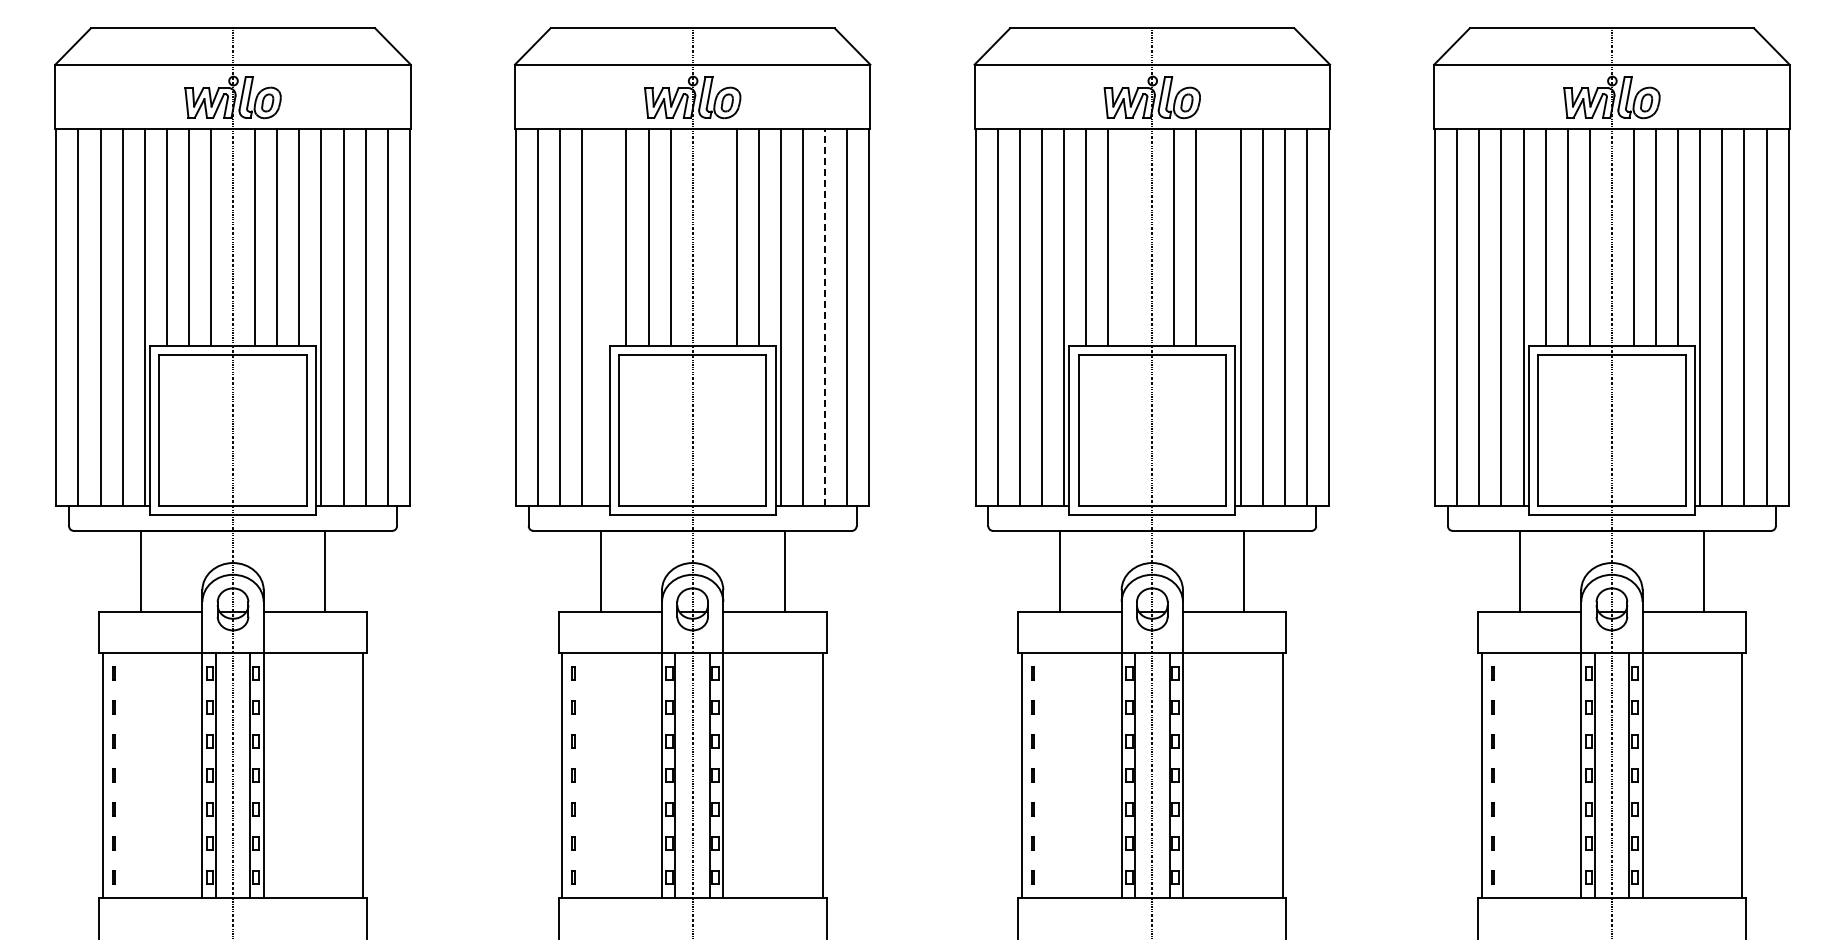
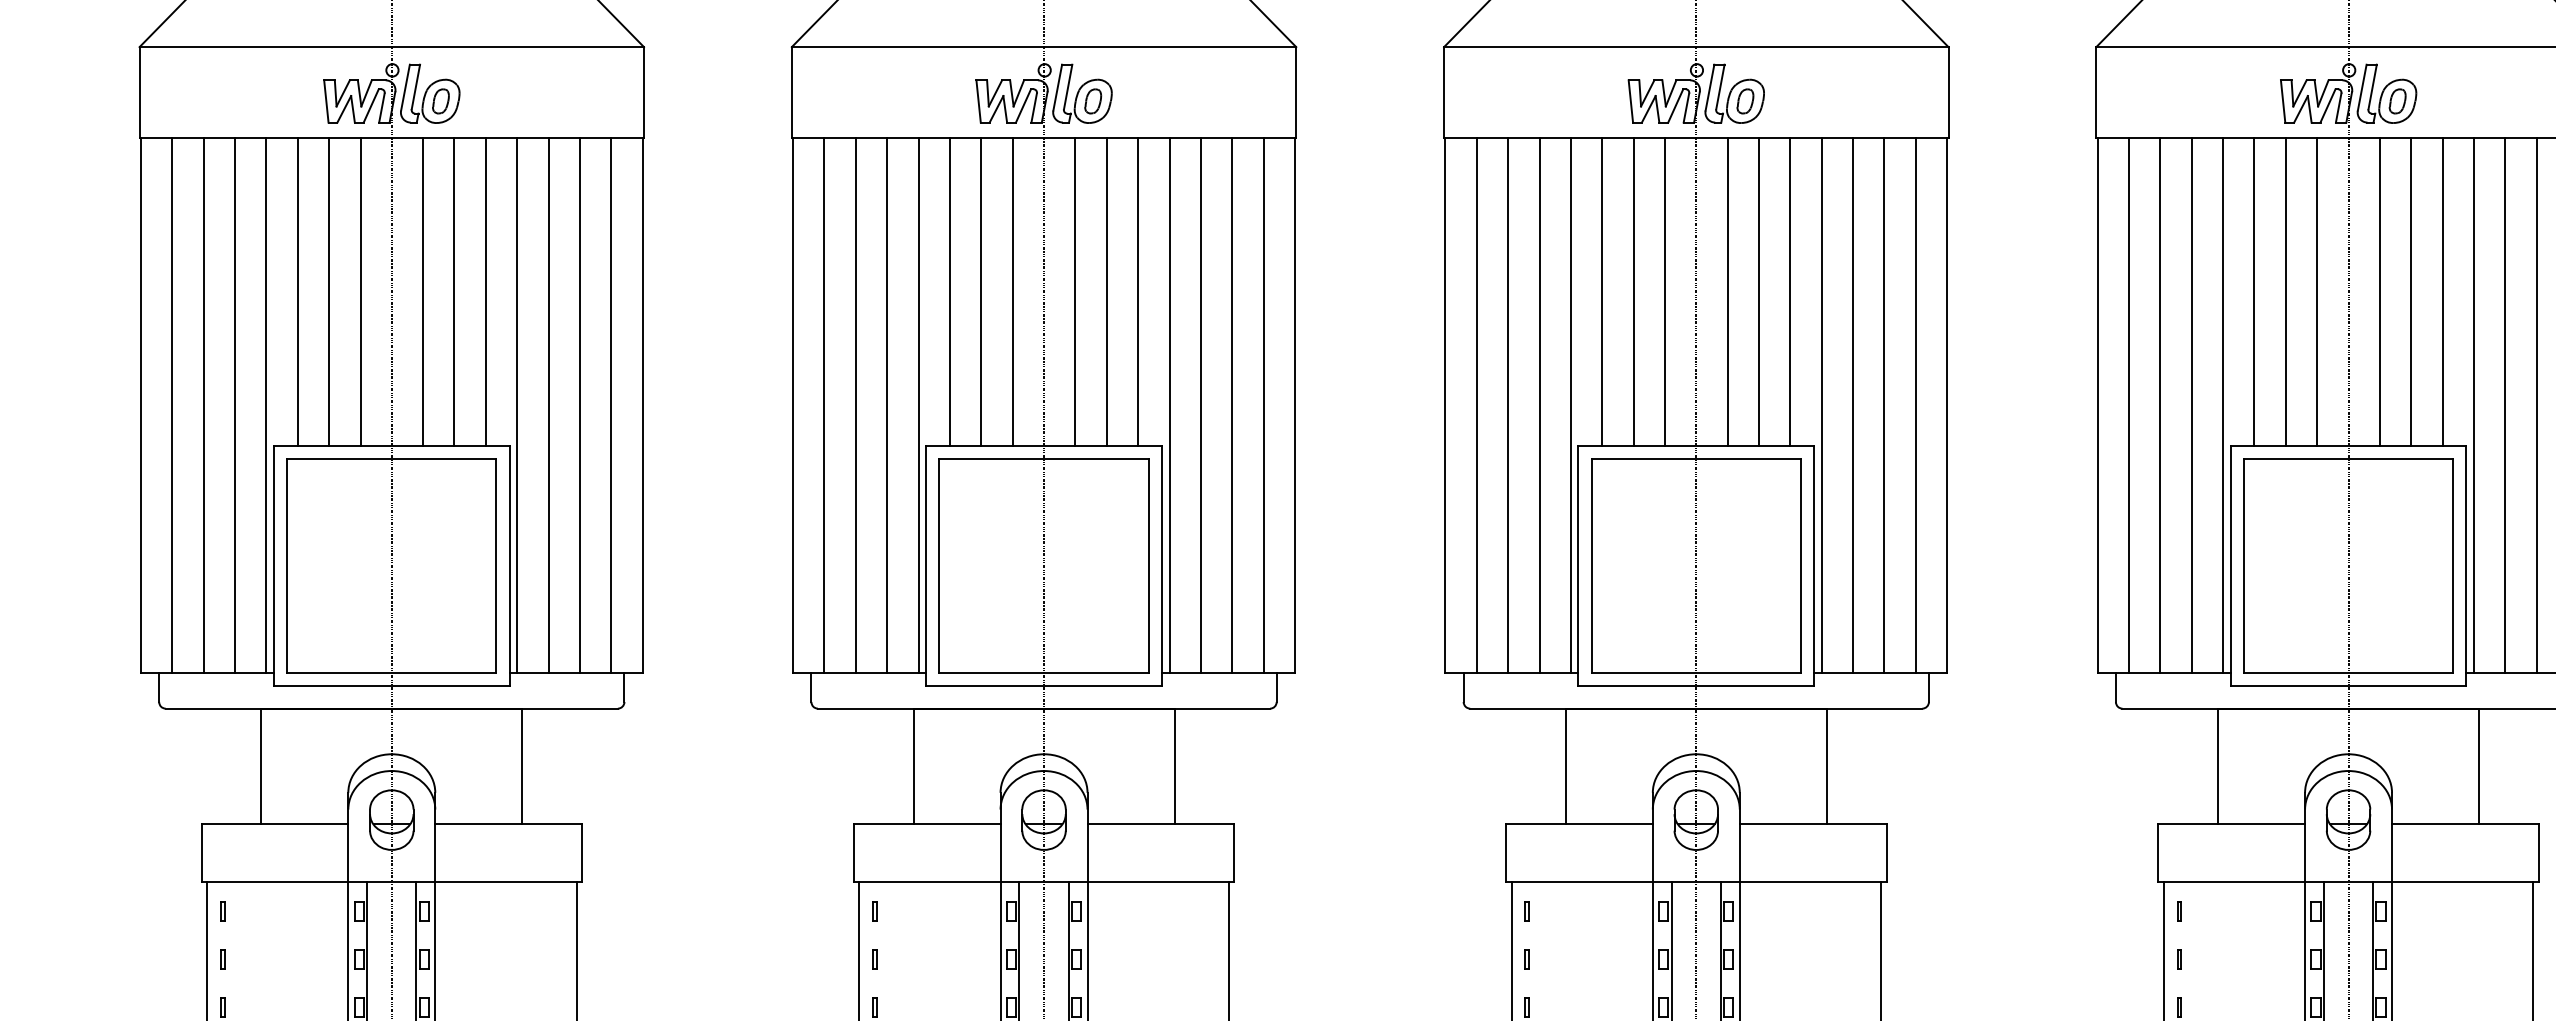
line: (714, 236) -> (1075, 290), added
line: (1130, 236) -> (1665, 290), added
line: (1218, 236) -> (1790, 290), added
line: (604, 316) -> (918, 404), added
line: (825, 316) -> (1232, 404), dashed -> solid

